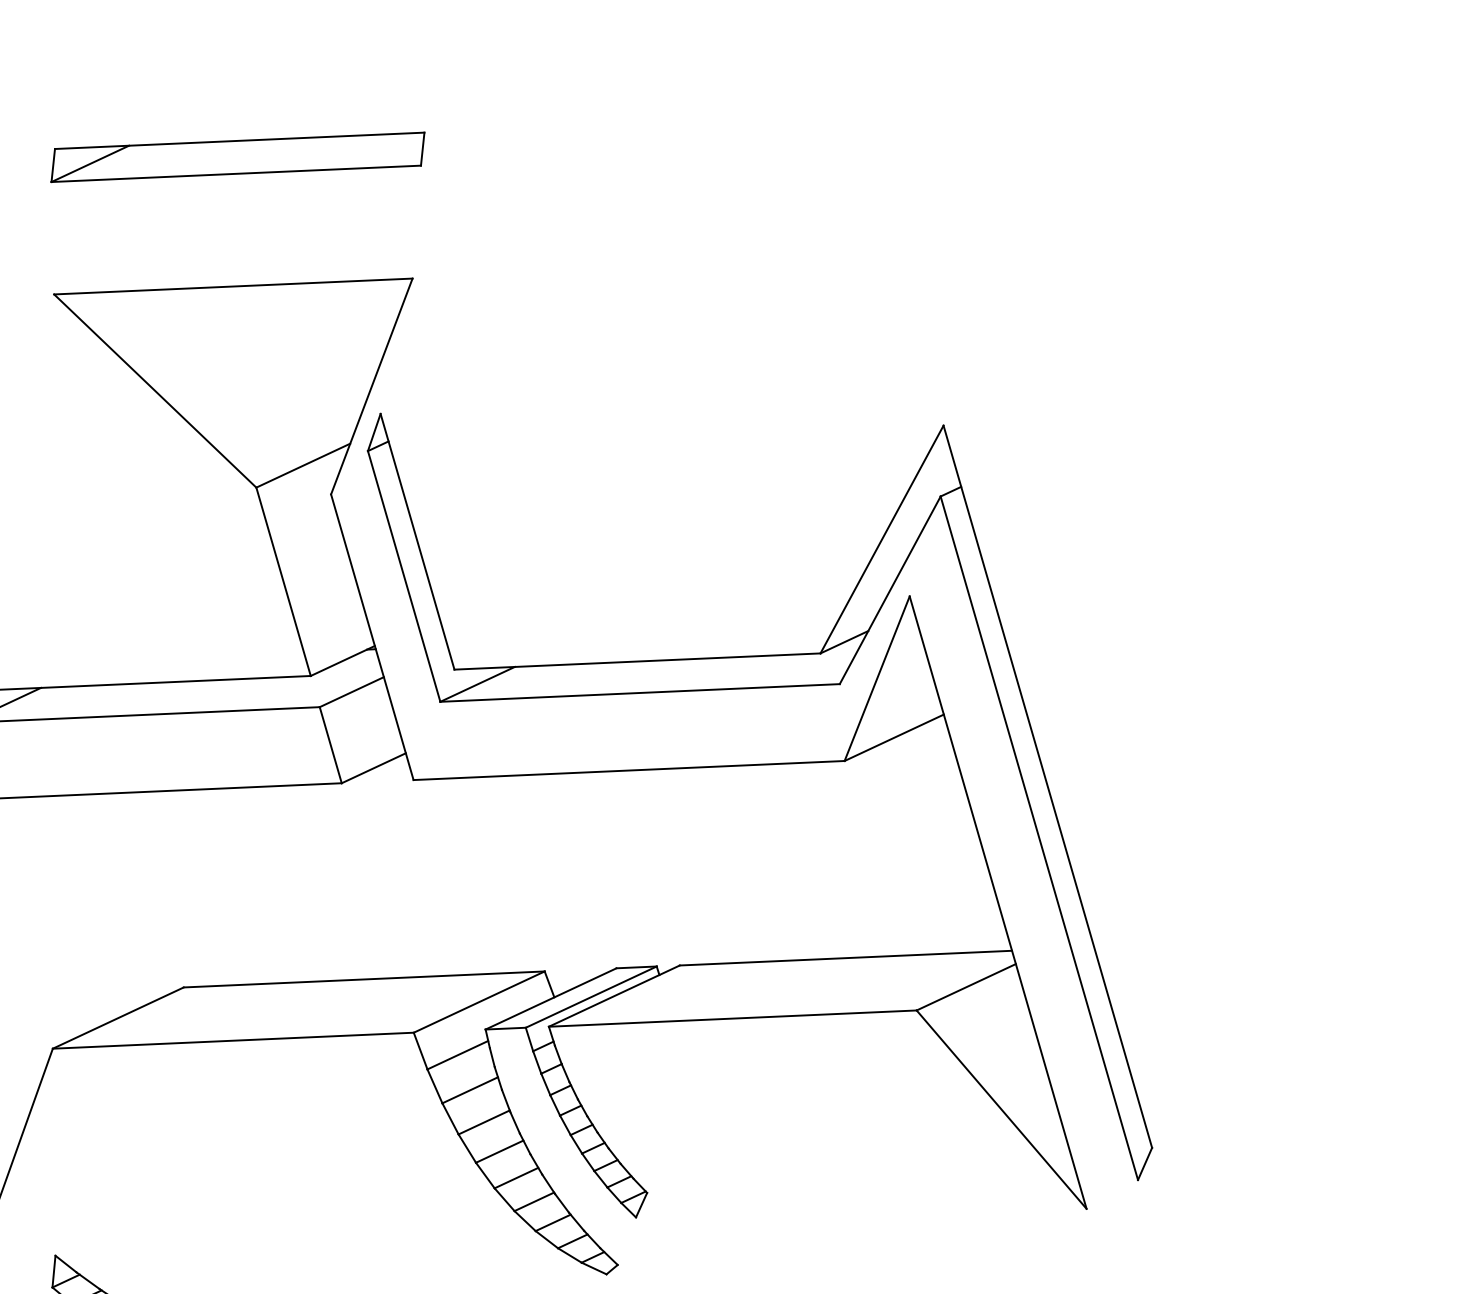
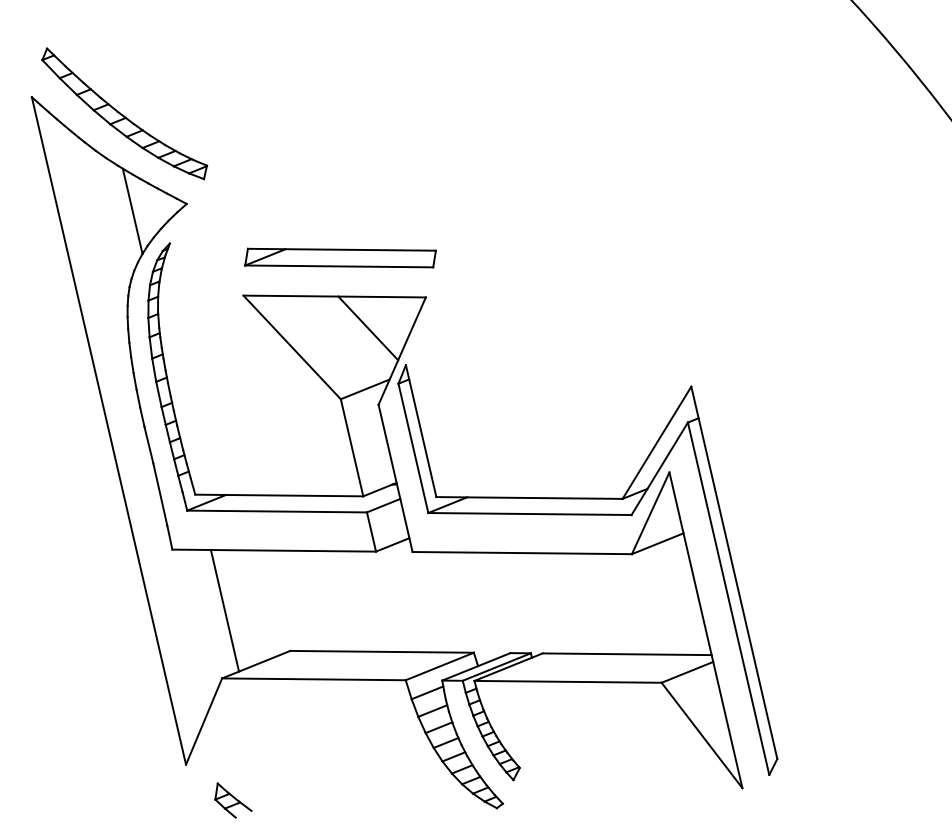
part: (237, 156) -> (340, 257), moved
line: (303, 345) -> (368, 328), added
line: (50, 914) -> (224, 610), added

